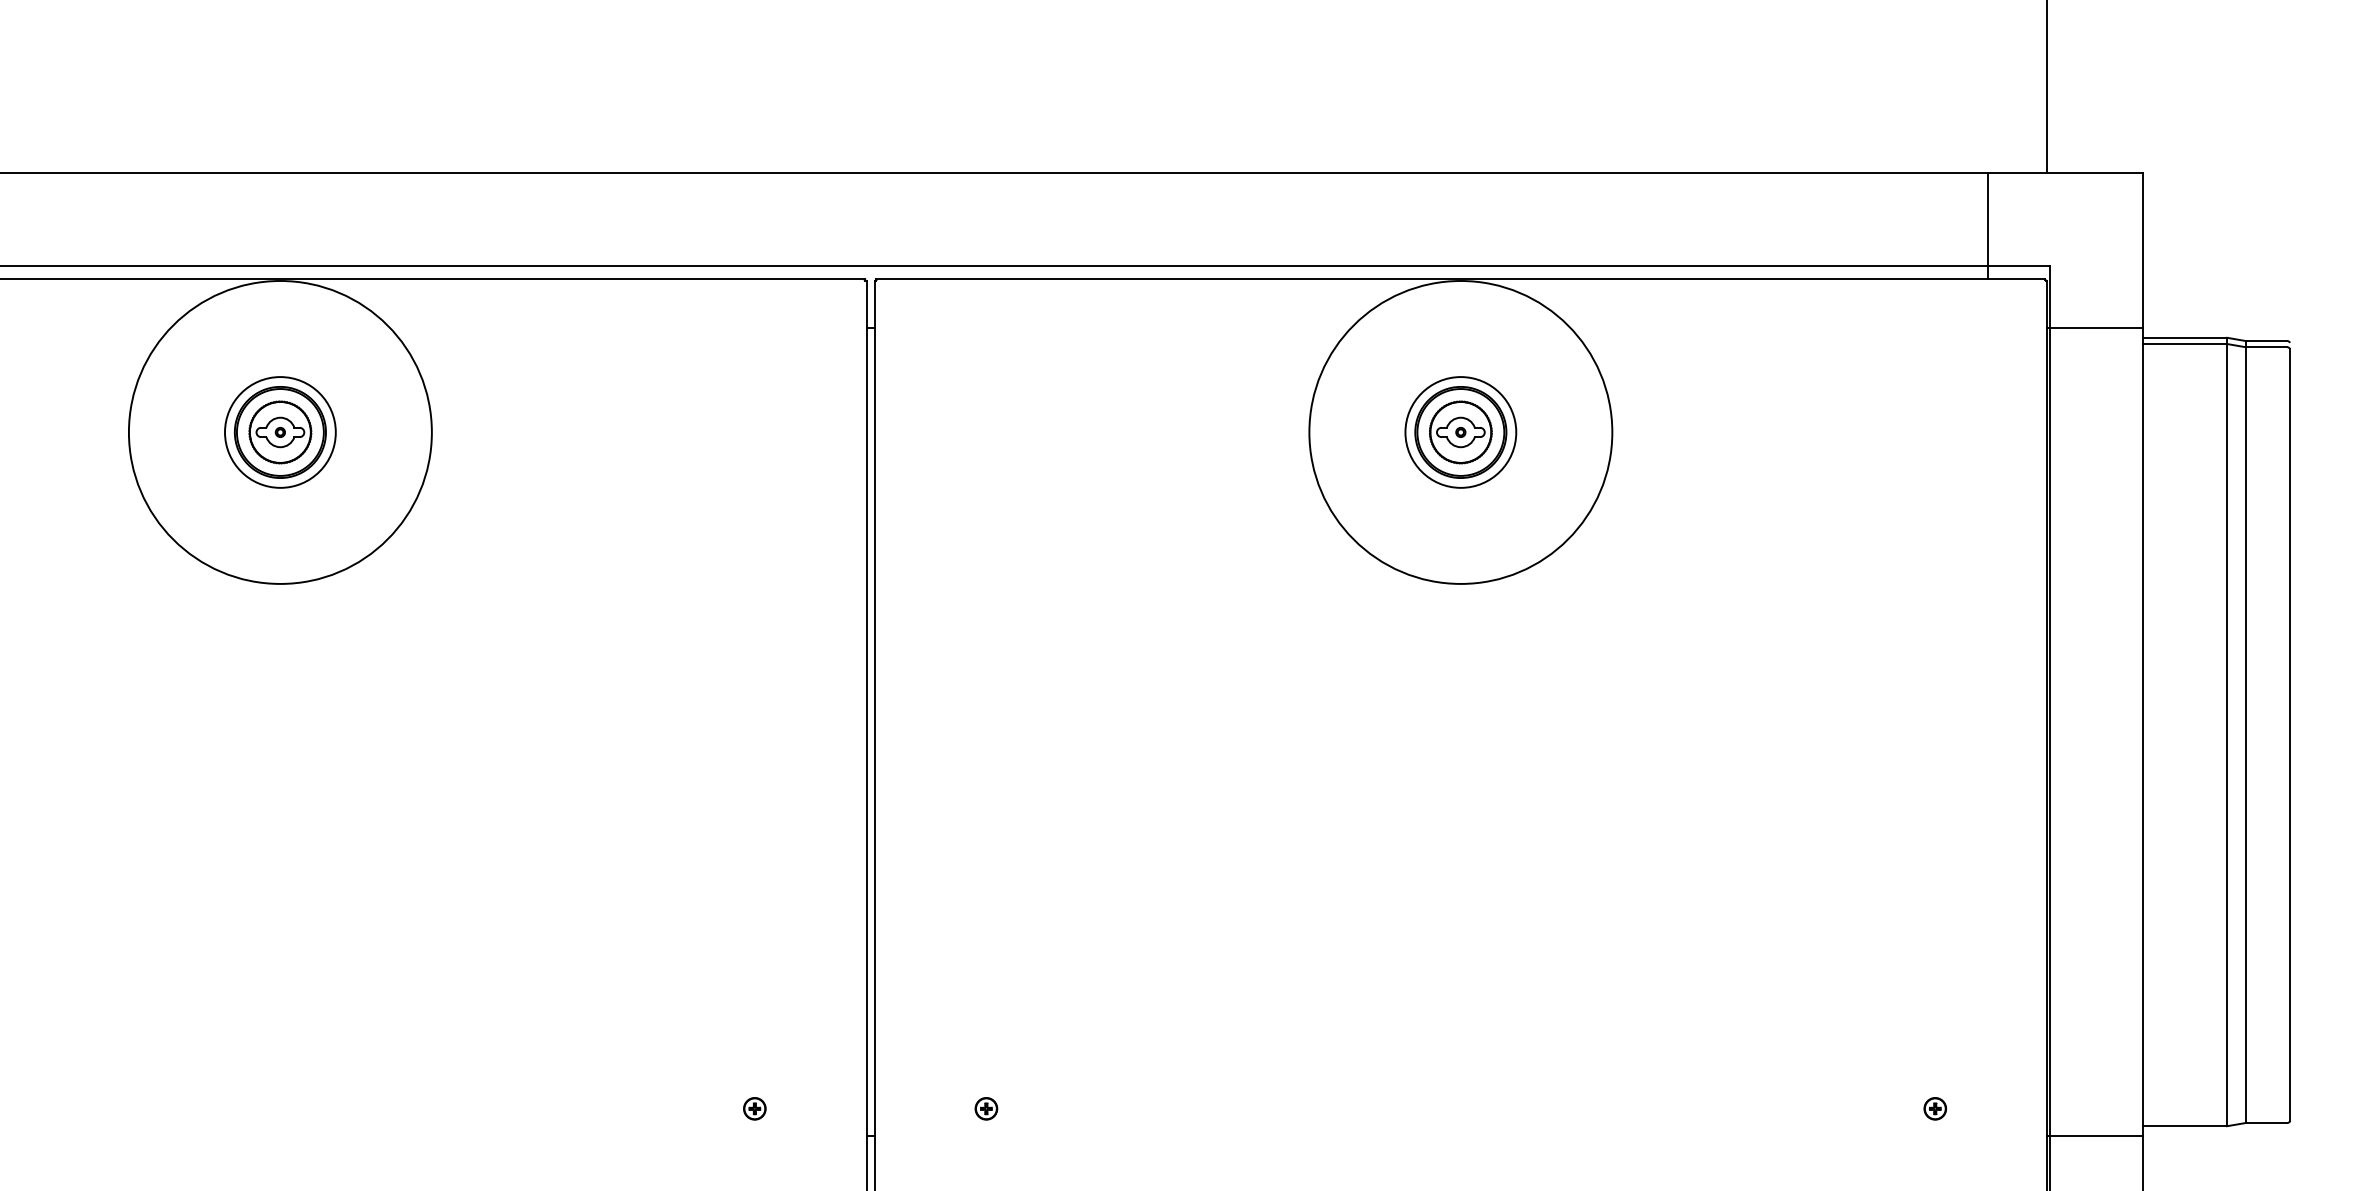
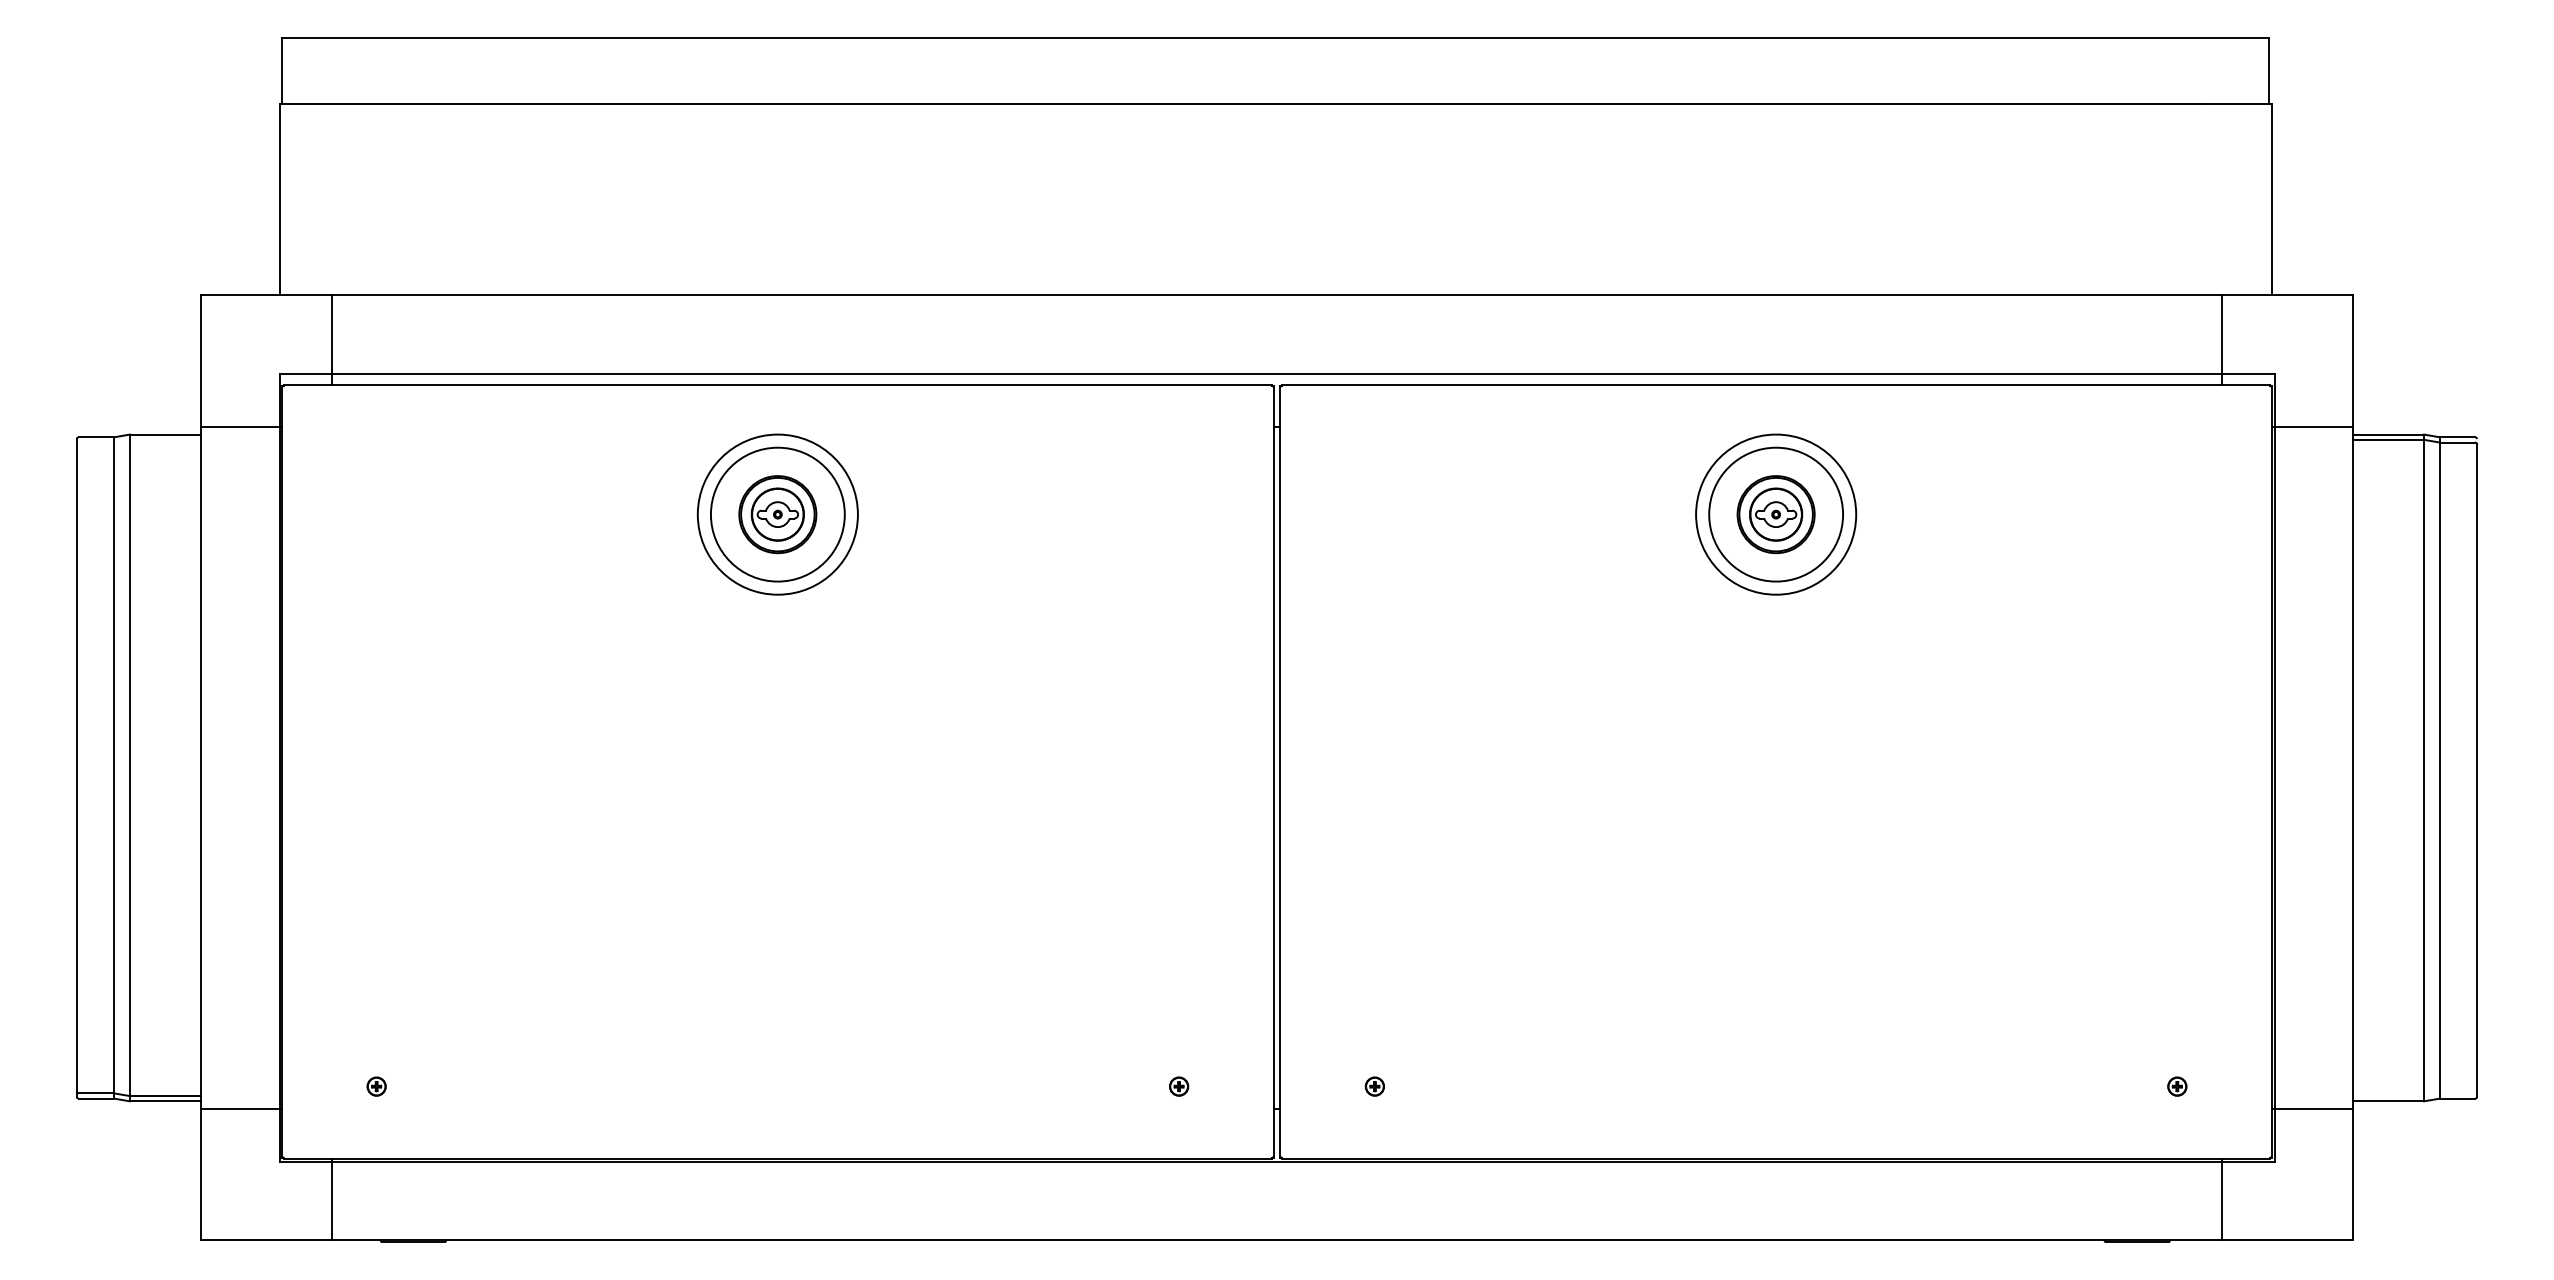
circle: (279, 432) -> (777, 514), size x0.62
circle: (279, 432) -> (777, 514), size x1.43
circle: (1461, 432) -> (1776, 514), size x0.62
circle: (1461, 432) -> (1776, 514), size x1.43

